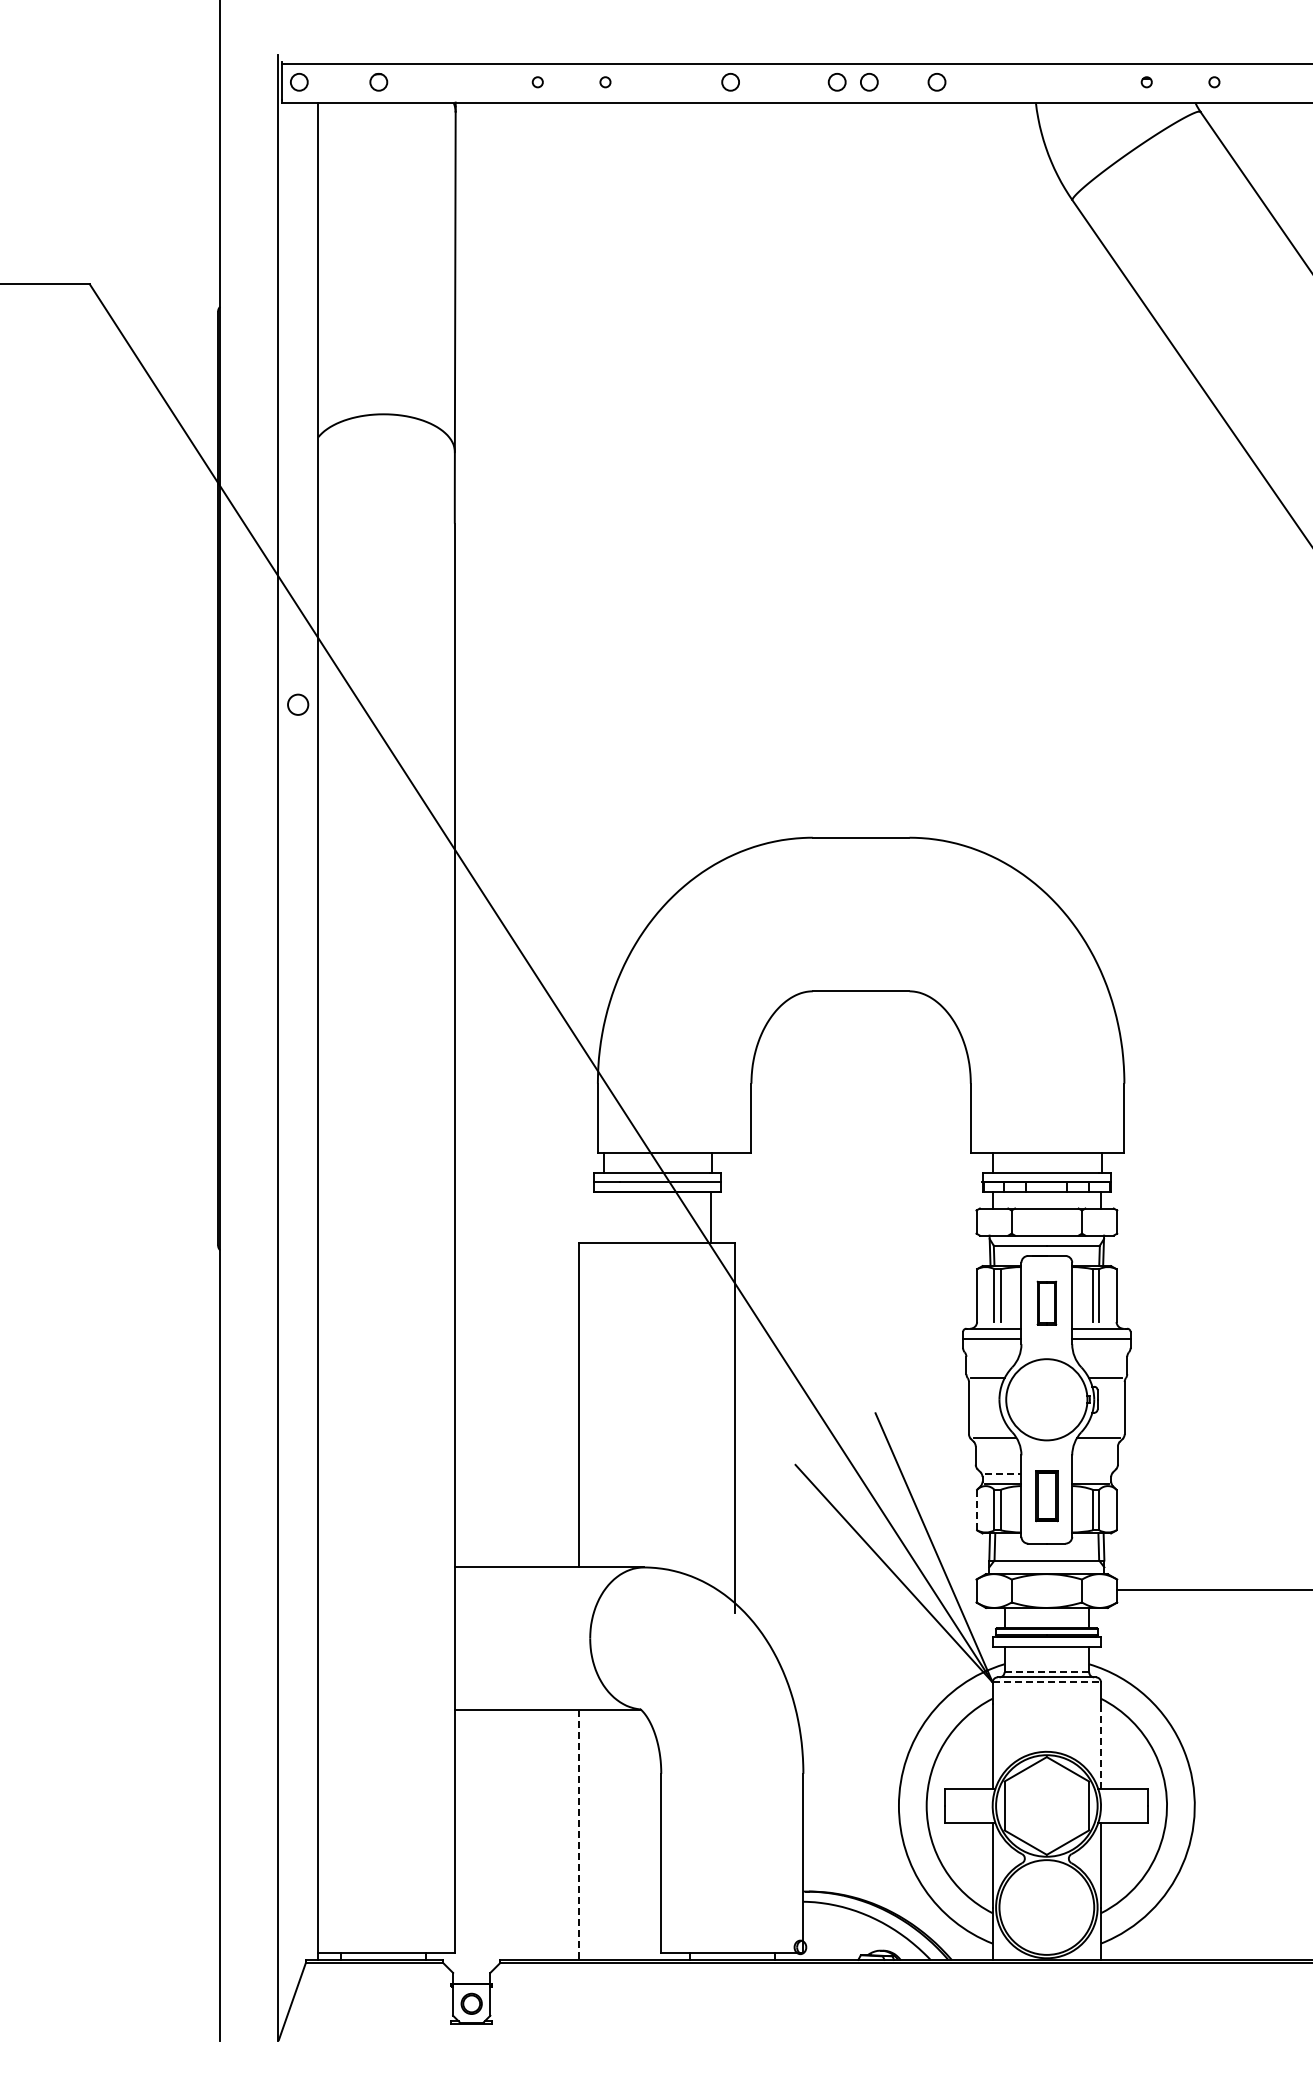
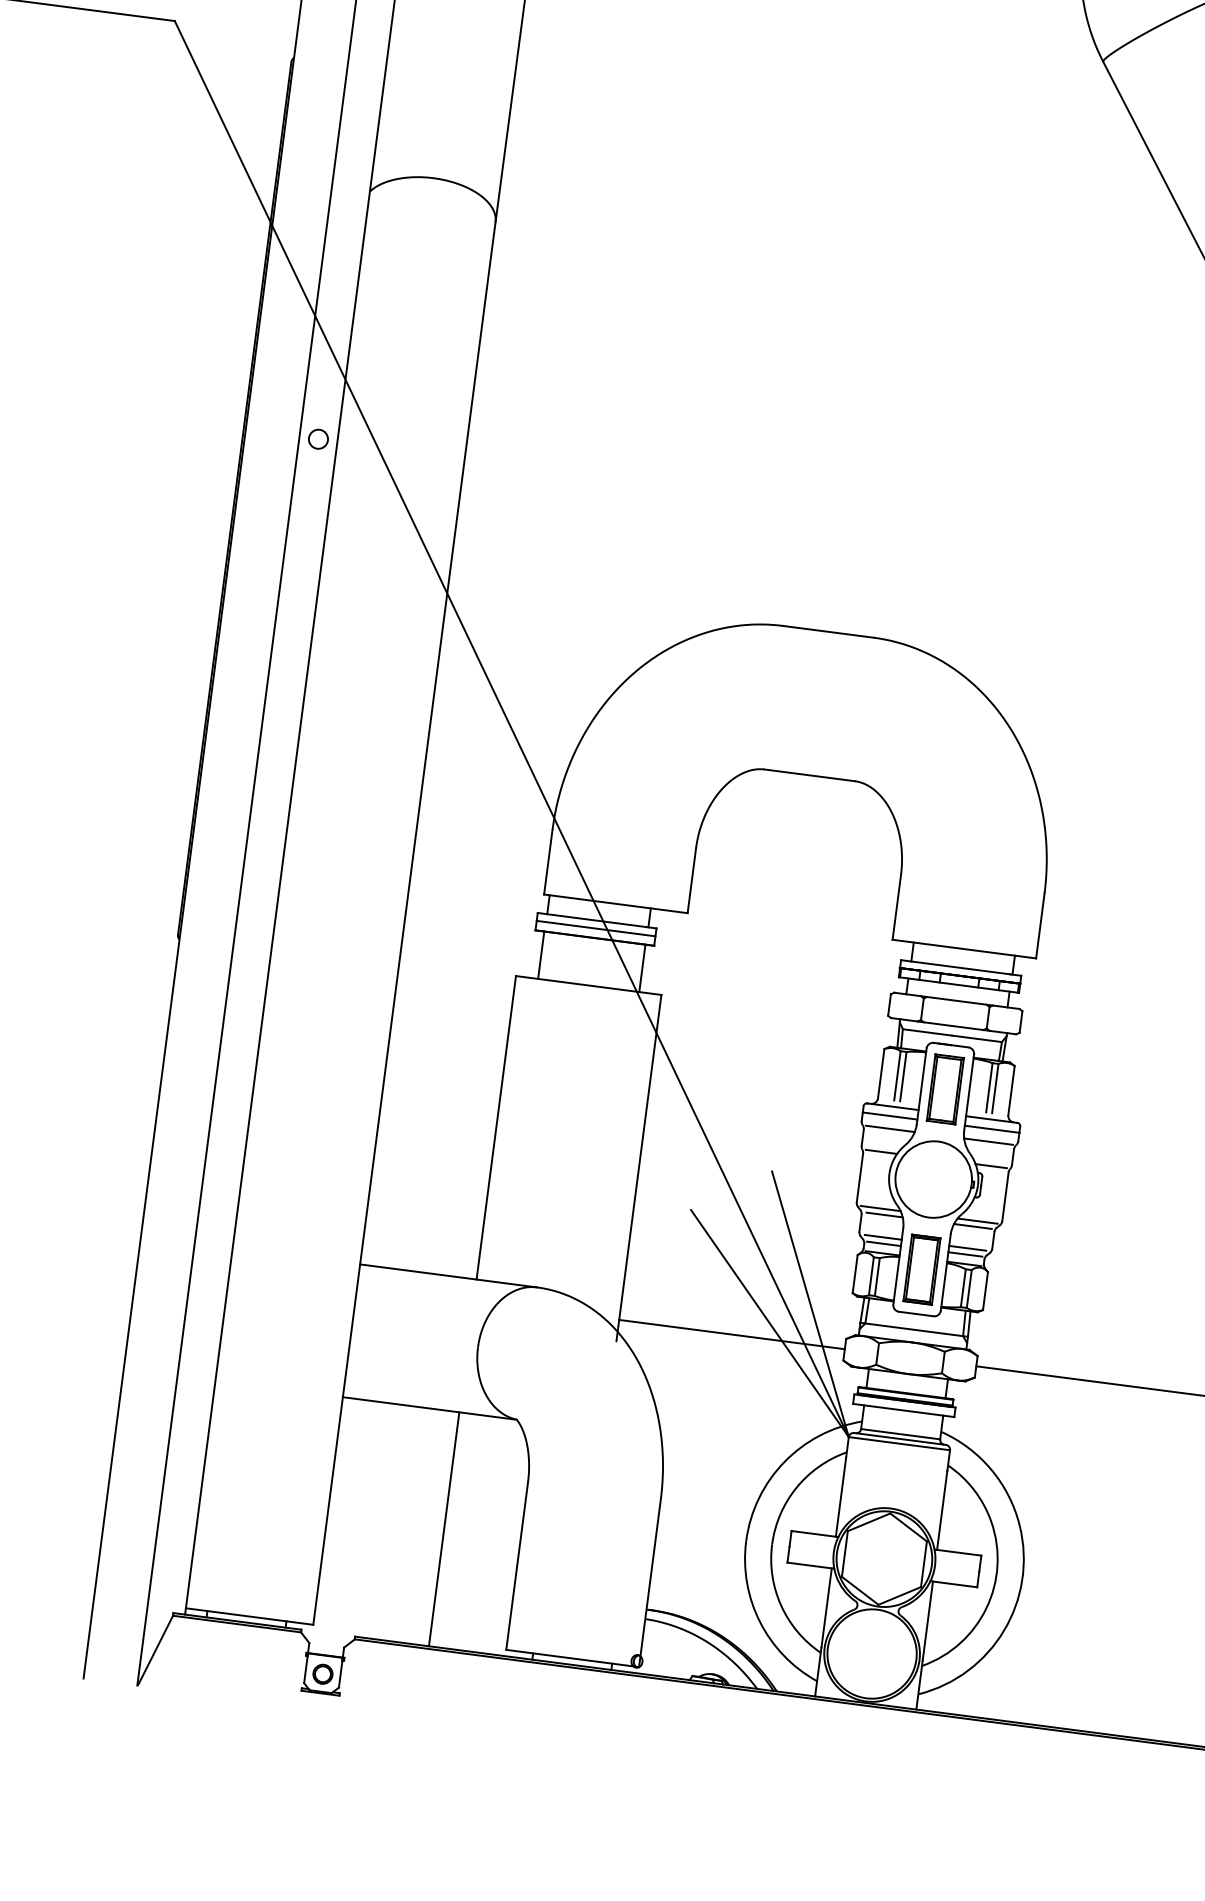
line: (603, 1216) -> (541, 954), added
part: (1046, 1302) -> (945, 1088), size x1.67
line: (994, 1352) -> (890, 1129), added
line: (1099, 1352) -> (988, 1141), added
line: (999, 1443) -> (884, 1214), added
line: (1094, 1443) -> (972, 1226), added
line: (1001, 1467) -> (883, 1237), added
line: (1091, 1467) -> (967, 1248), added
line: (1003, 1474) -> (884, 1244), dashed -> solid
line: (1090, 1474) -> (965, 1254), added
part: (1046, 1495) -> (921, 1268), size x1.43
line: (977, 1509) -> (855, 1273), dashed -> solid
line: (855, 1590) -> (731, 1334), added
line: (1047, 1672) -> (901, 1434), dashed -> solid
line: (1047, 1682) -> (900, 1443), dashed -> solid
line: (1101, 1746) -> (942, 1510), dashed -> solid
line: (579, 1835) -> (444, 1530), dashed -> solid

